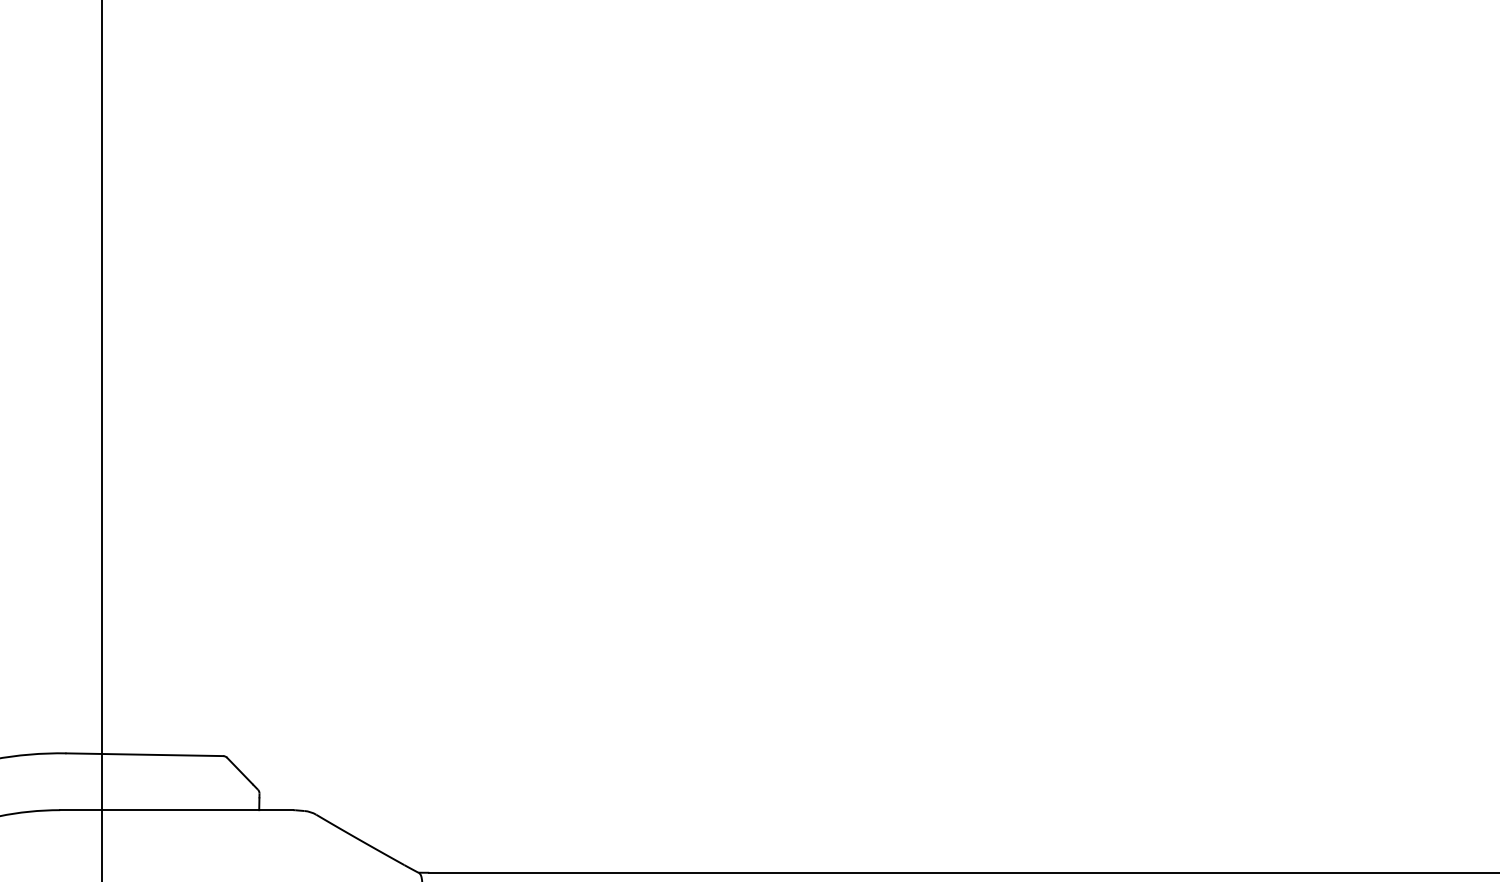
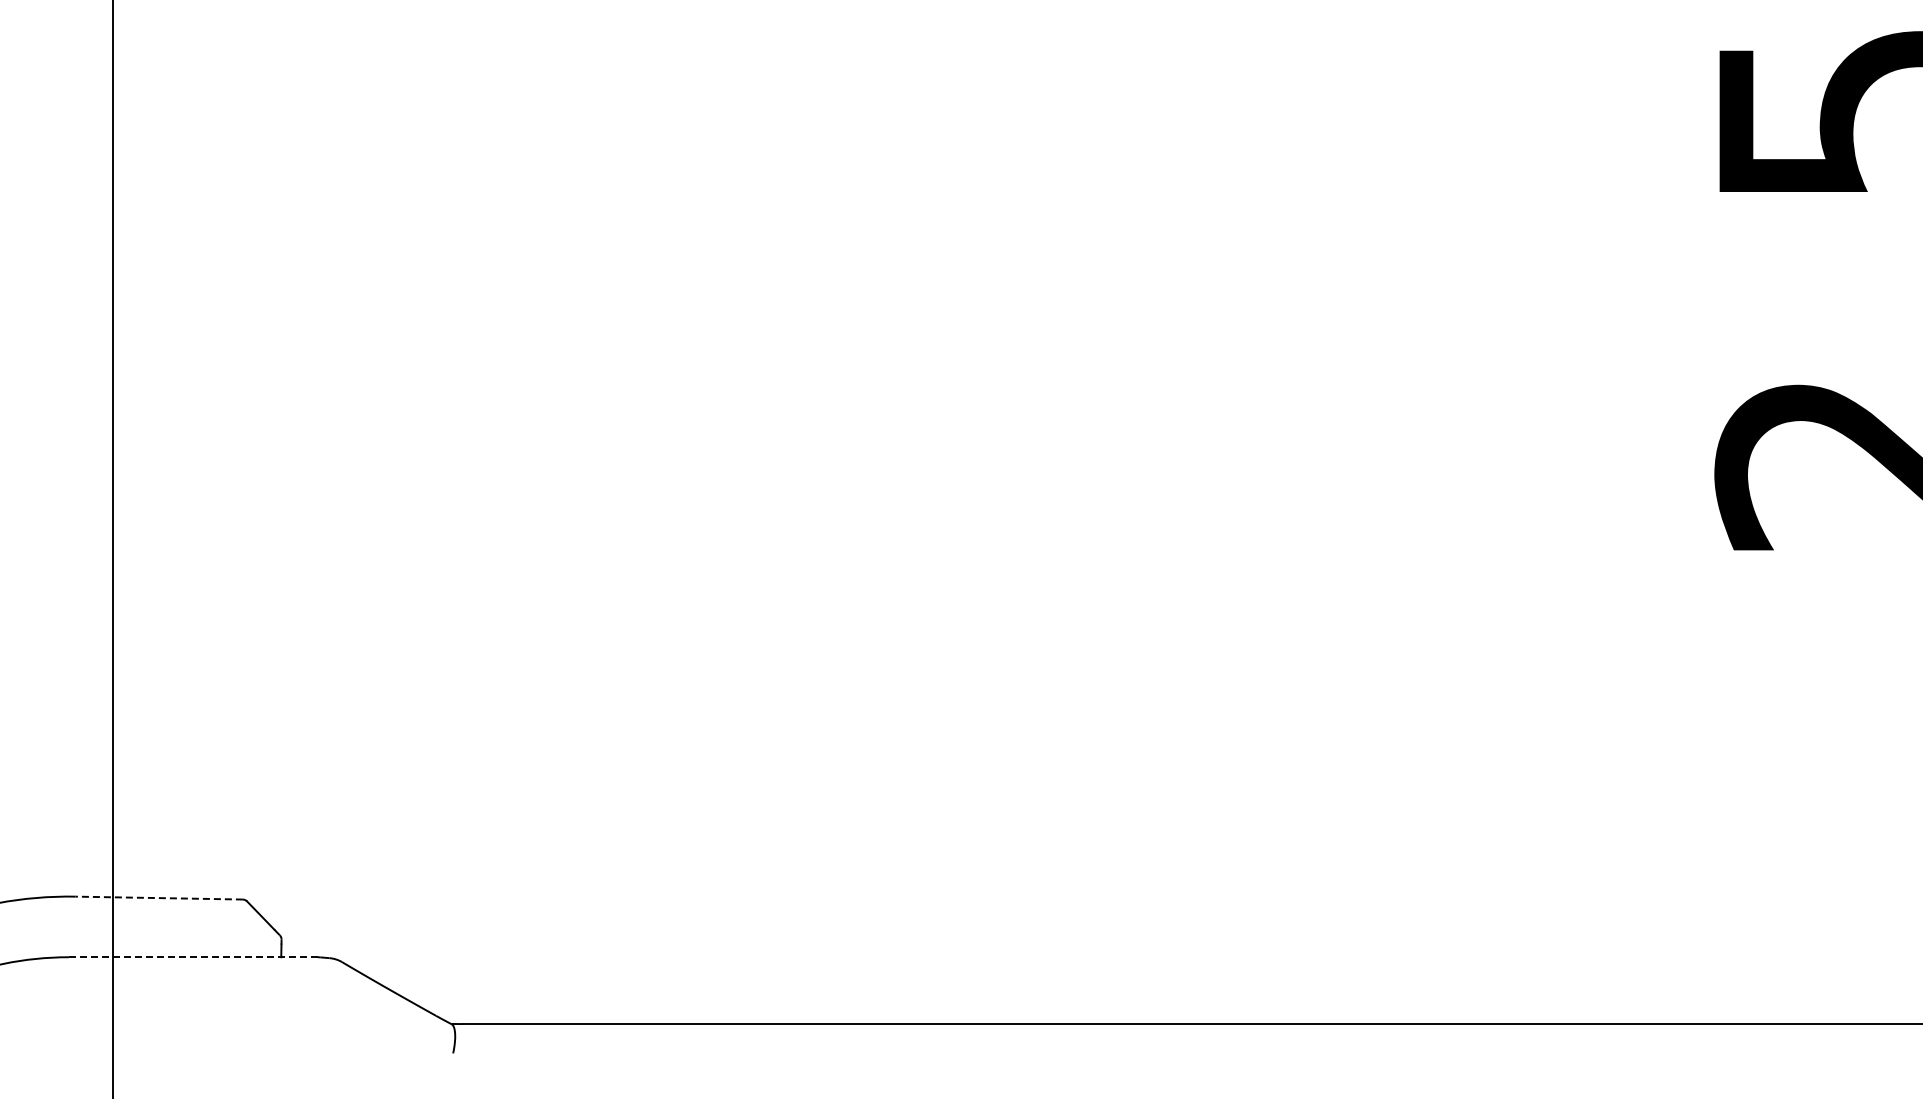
line: (145, 755) -> (159, 898), solid -> dashed
line: (176, 810) -> (193, 957), solid -> dashed

